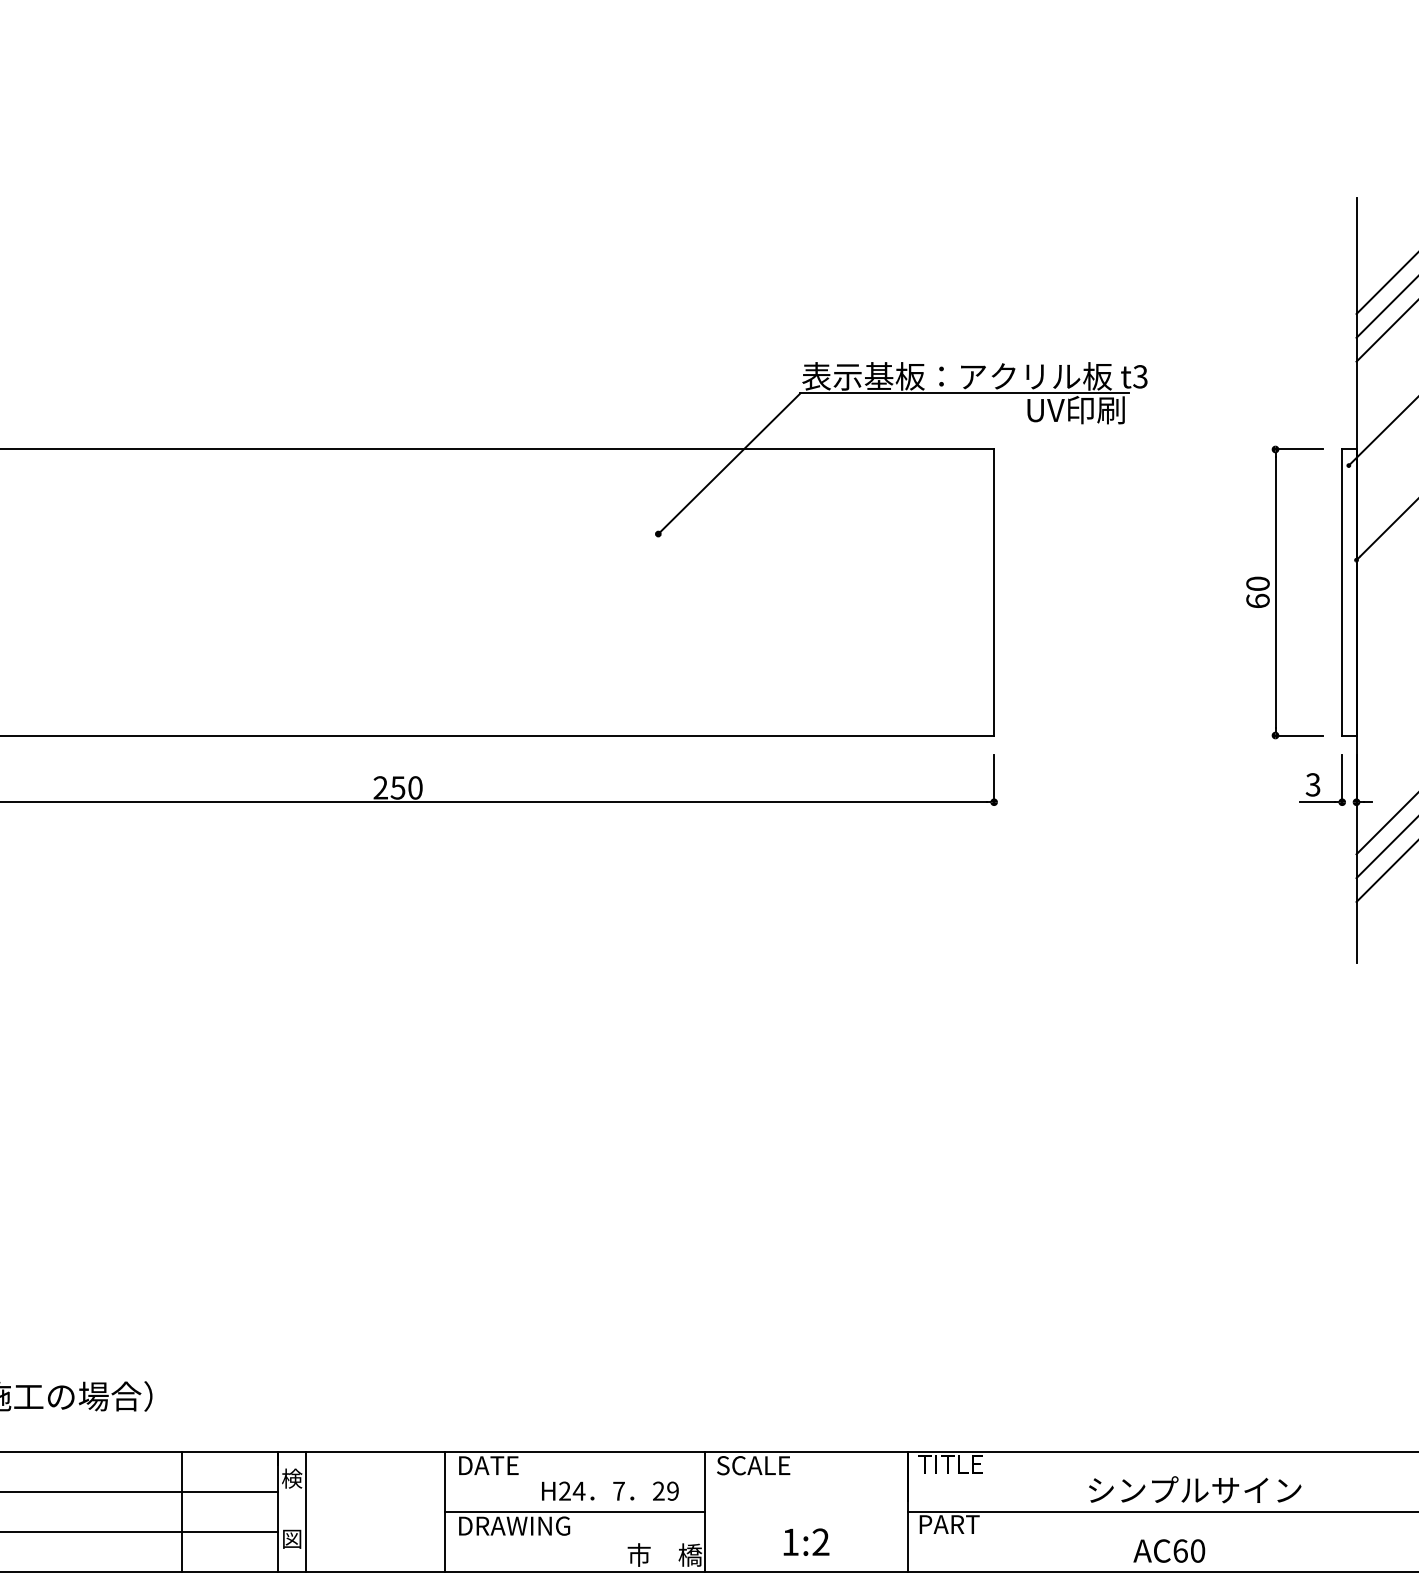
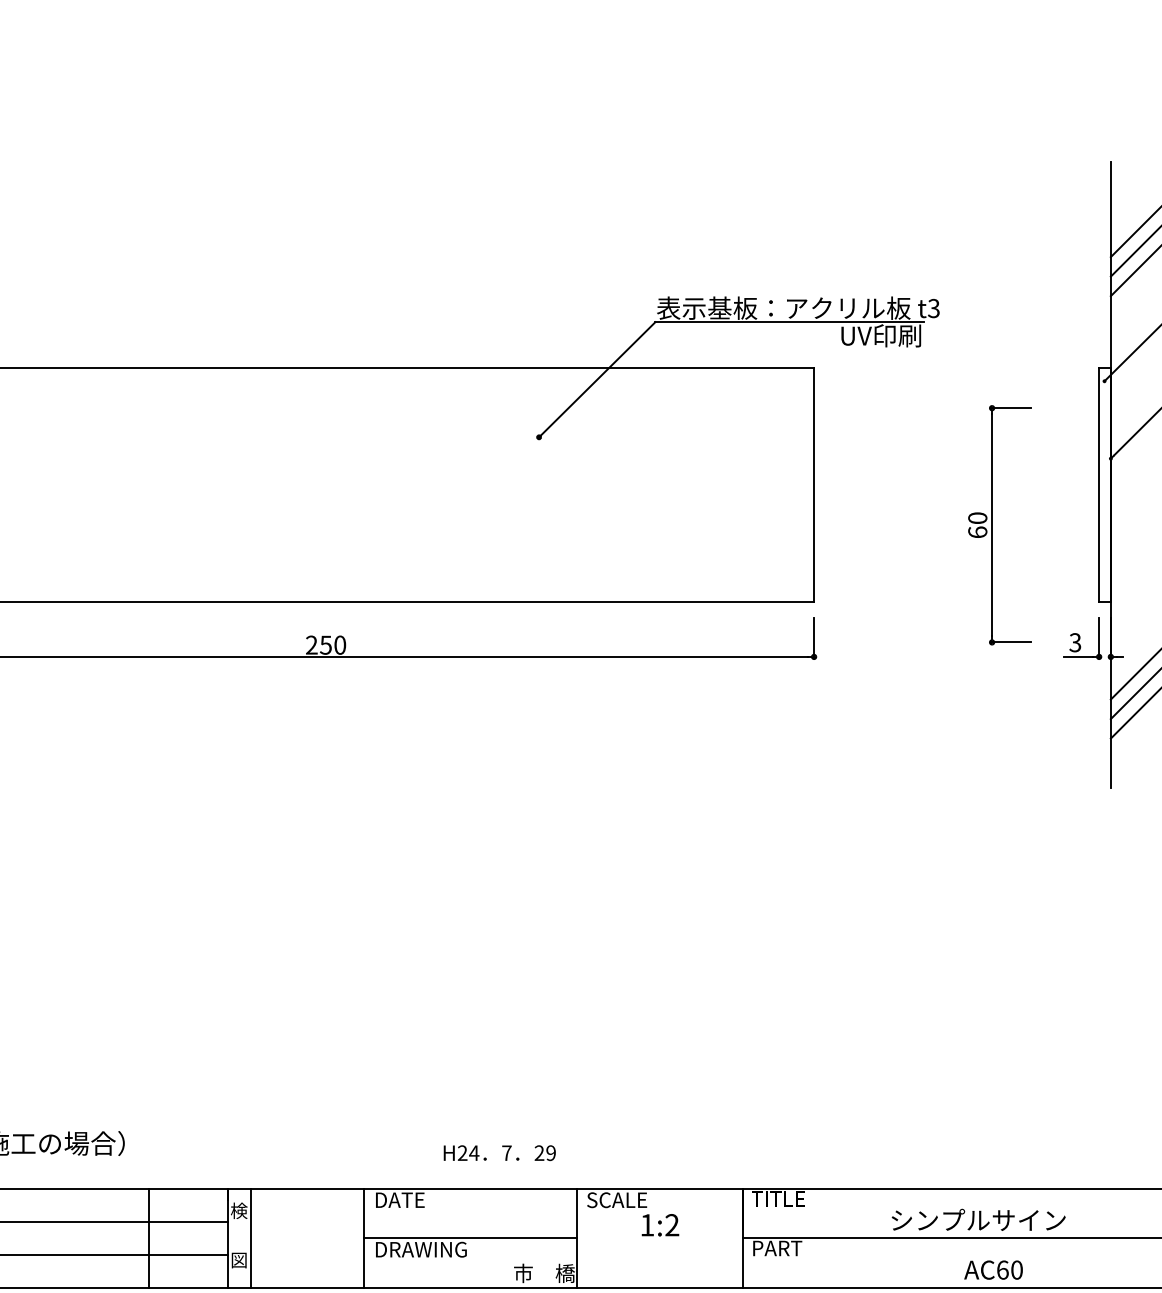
part: (1276, 592) -> (992, 525), moved
text: (610, 1490) -> (499, 1152), moved
text: (806, 1541) -> (660, 1224), moved
text: (1169, 1550) -> (993, 1269), moved

